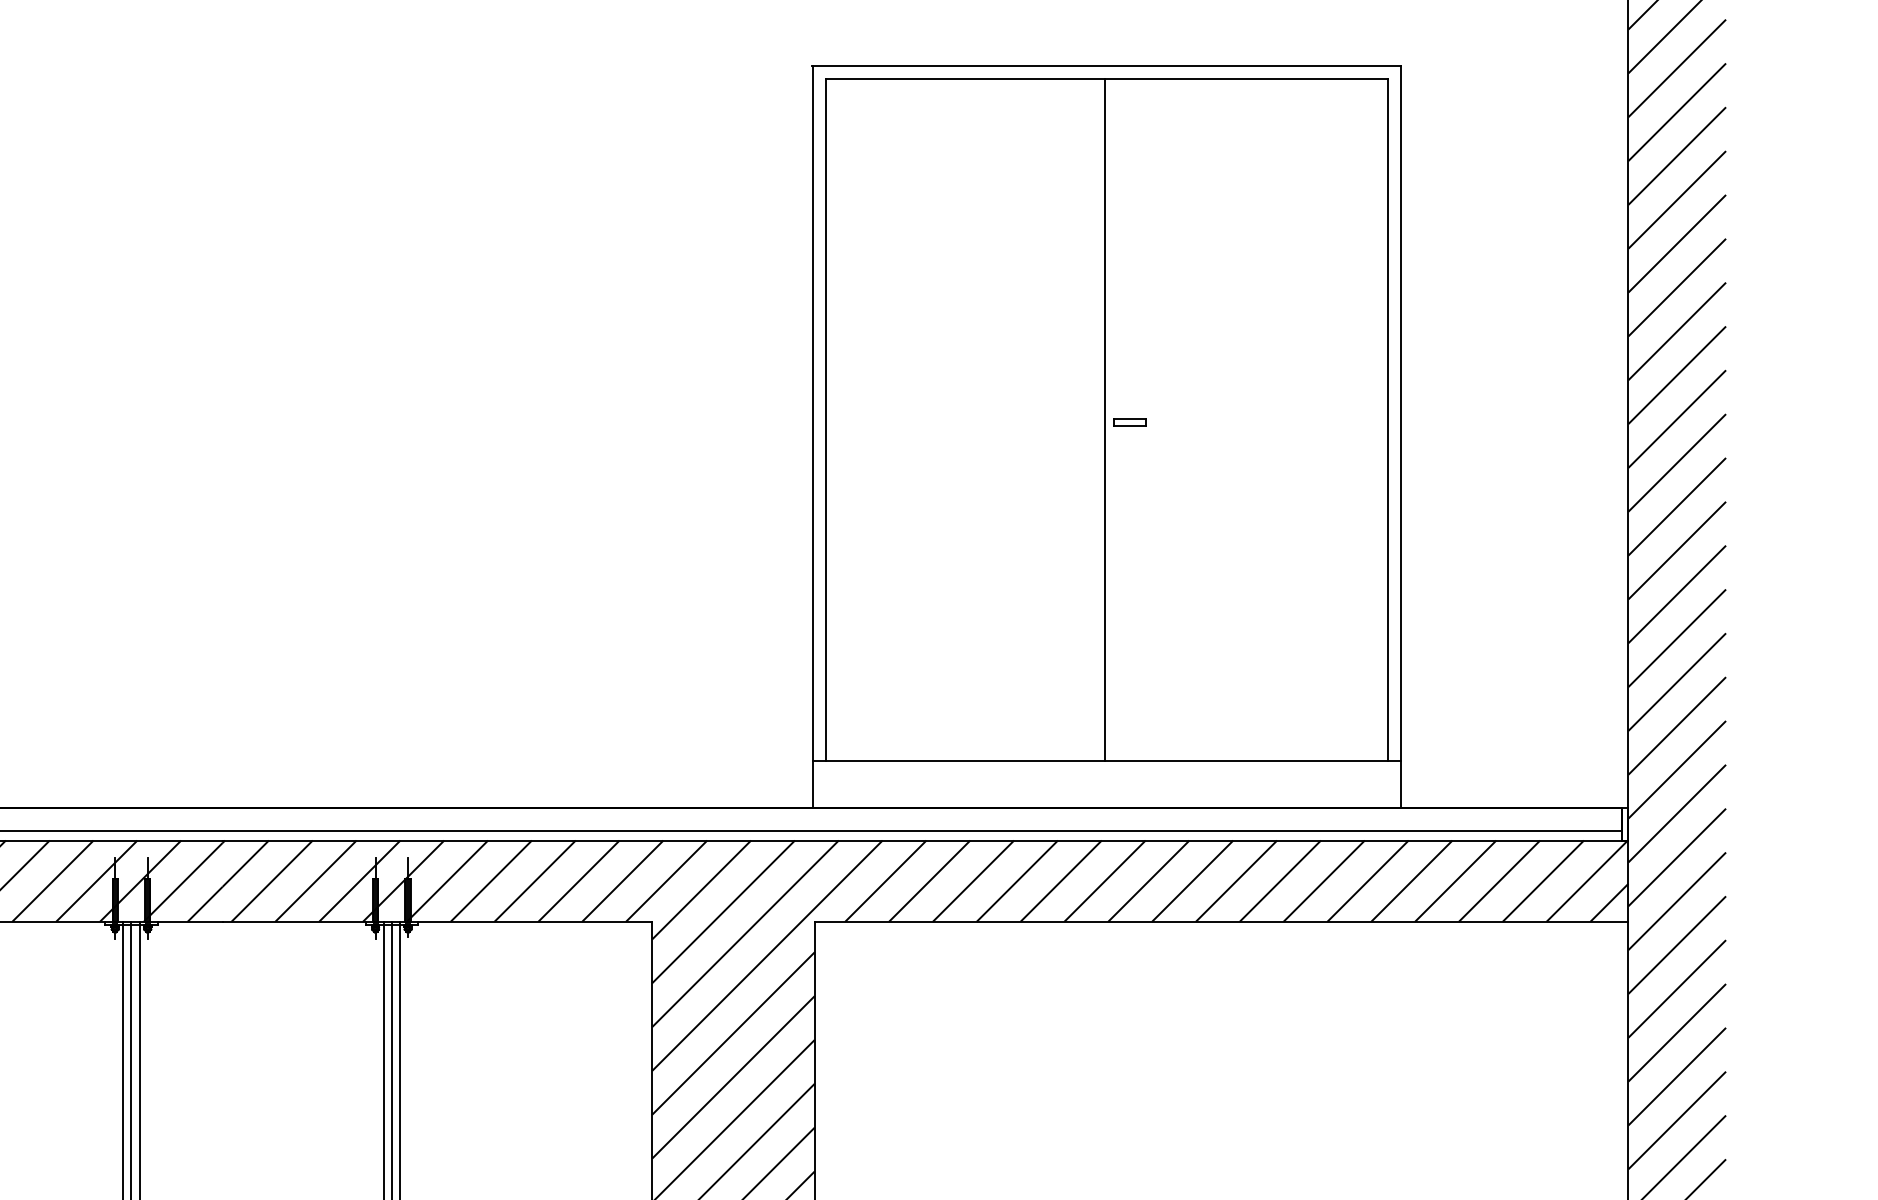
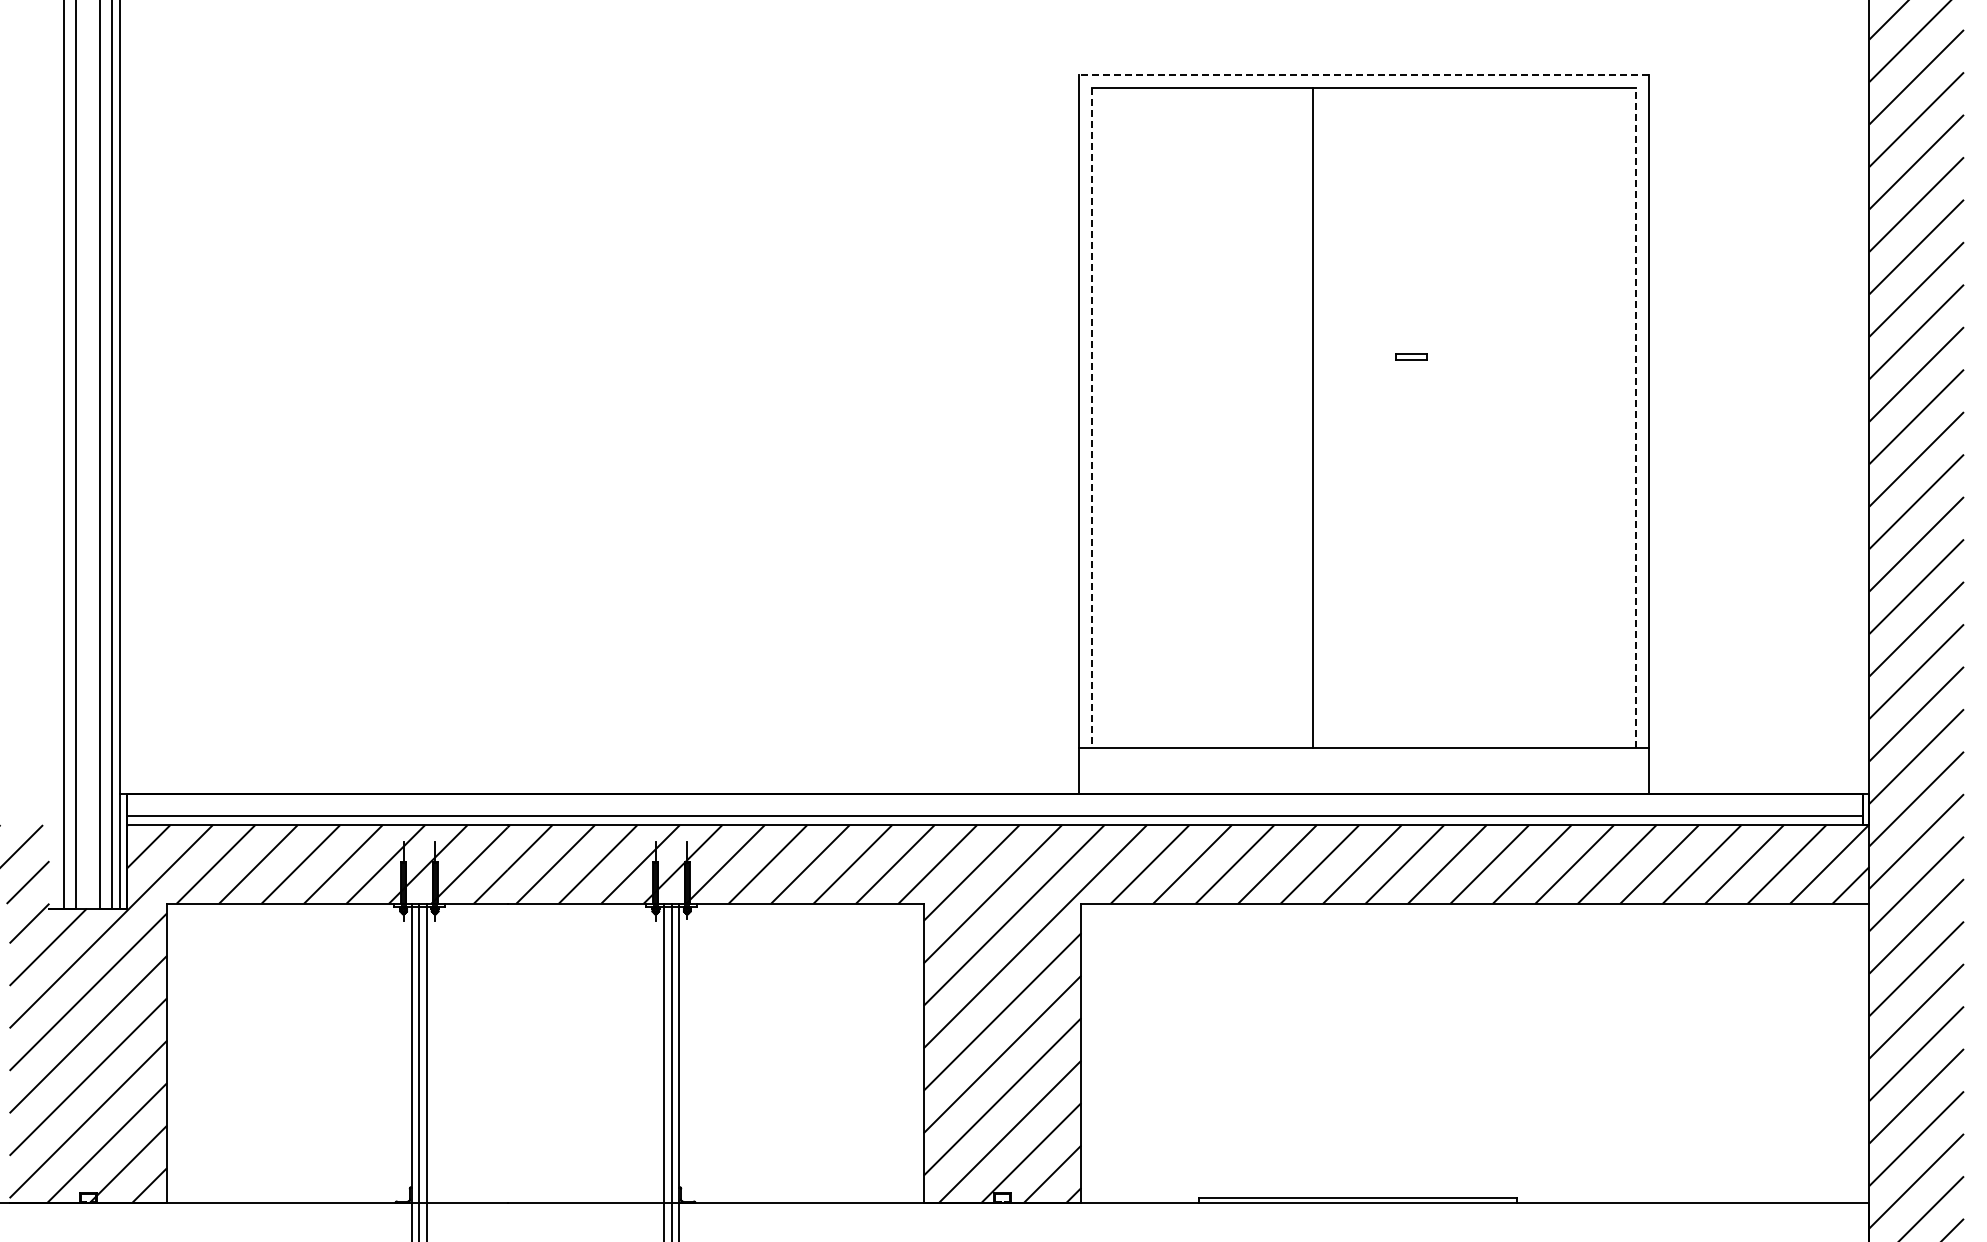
line: (1105, 65) -> (1362, 74), solid -> dashed
line: (1104, 419) -> (1312, 417), moved
line: (1388, 419) -> (1636, 417), solid -> dashed
line: (825, 420) -> (1091, 418), solid -> dashed
part: (1129, 421) -> (1411, 356), moved

